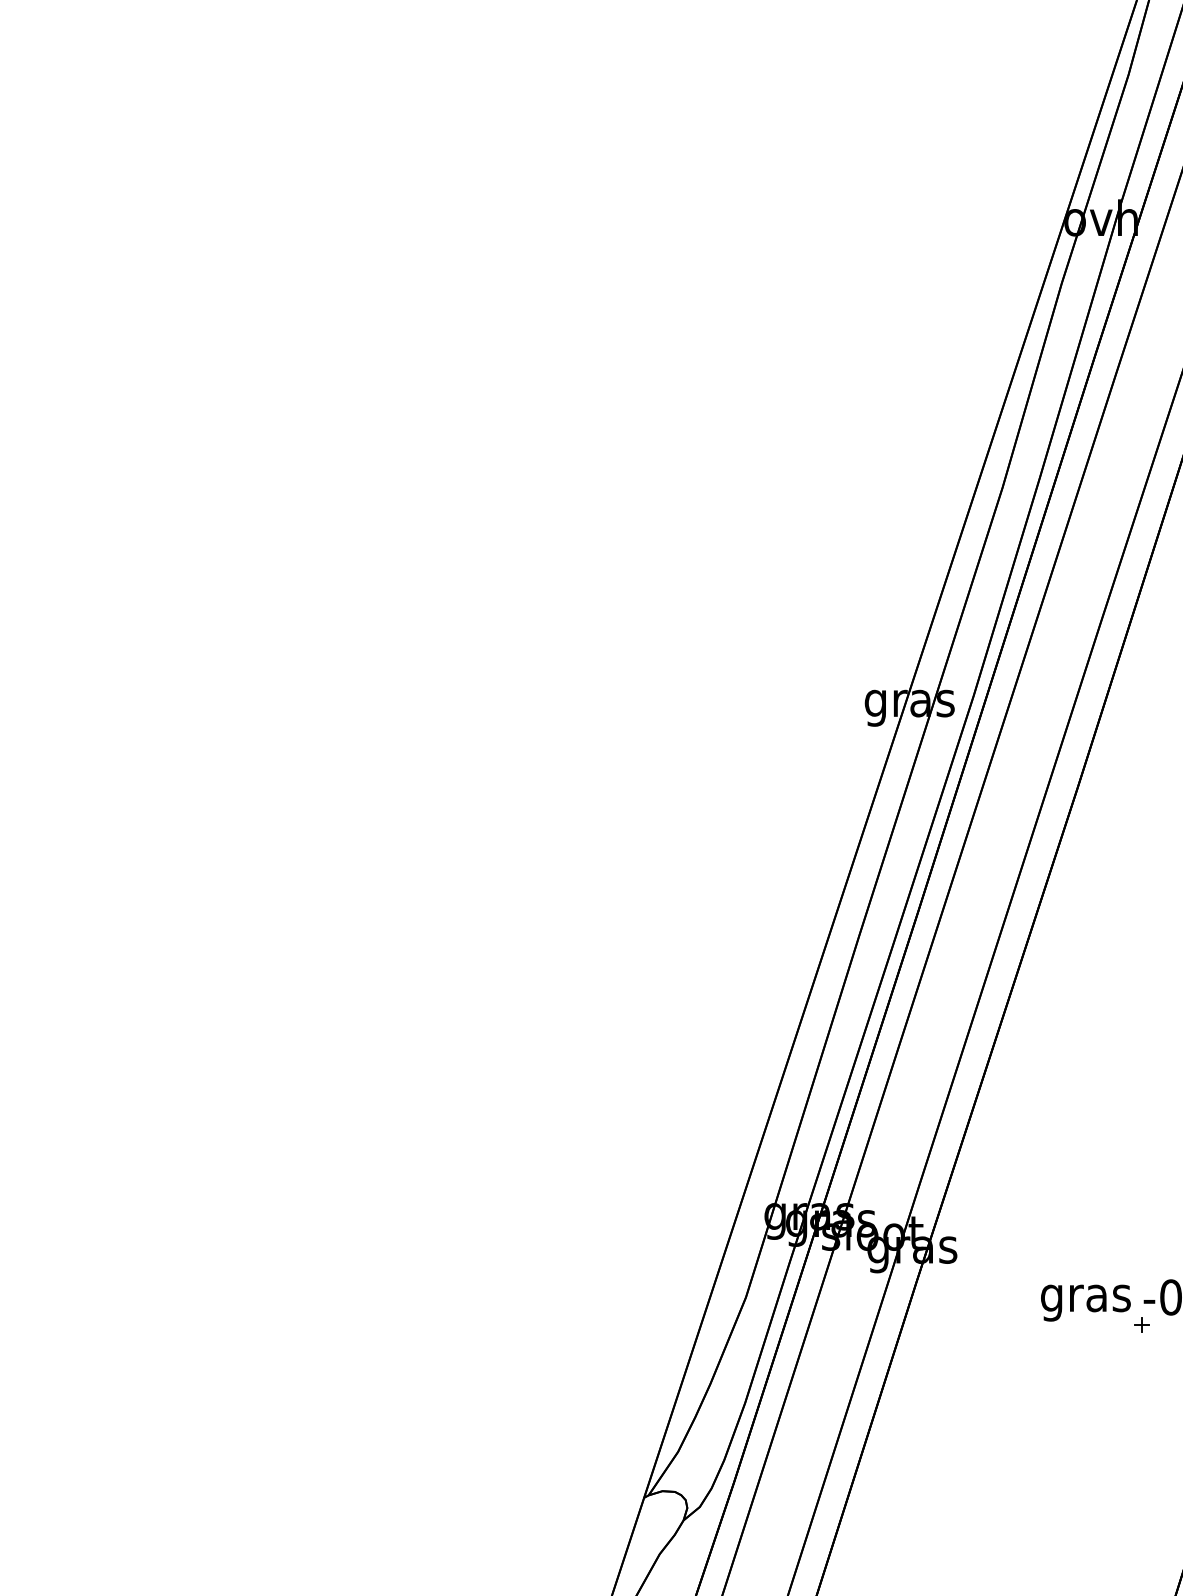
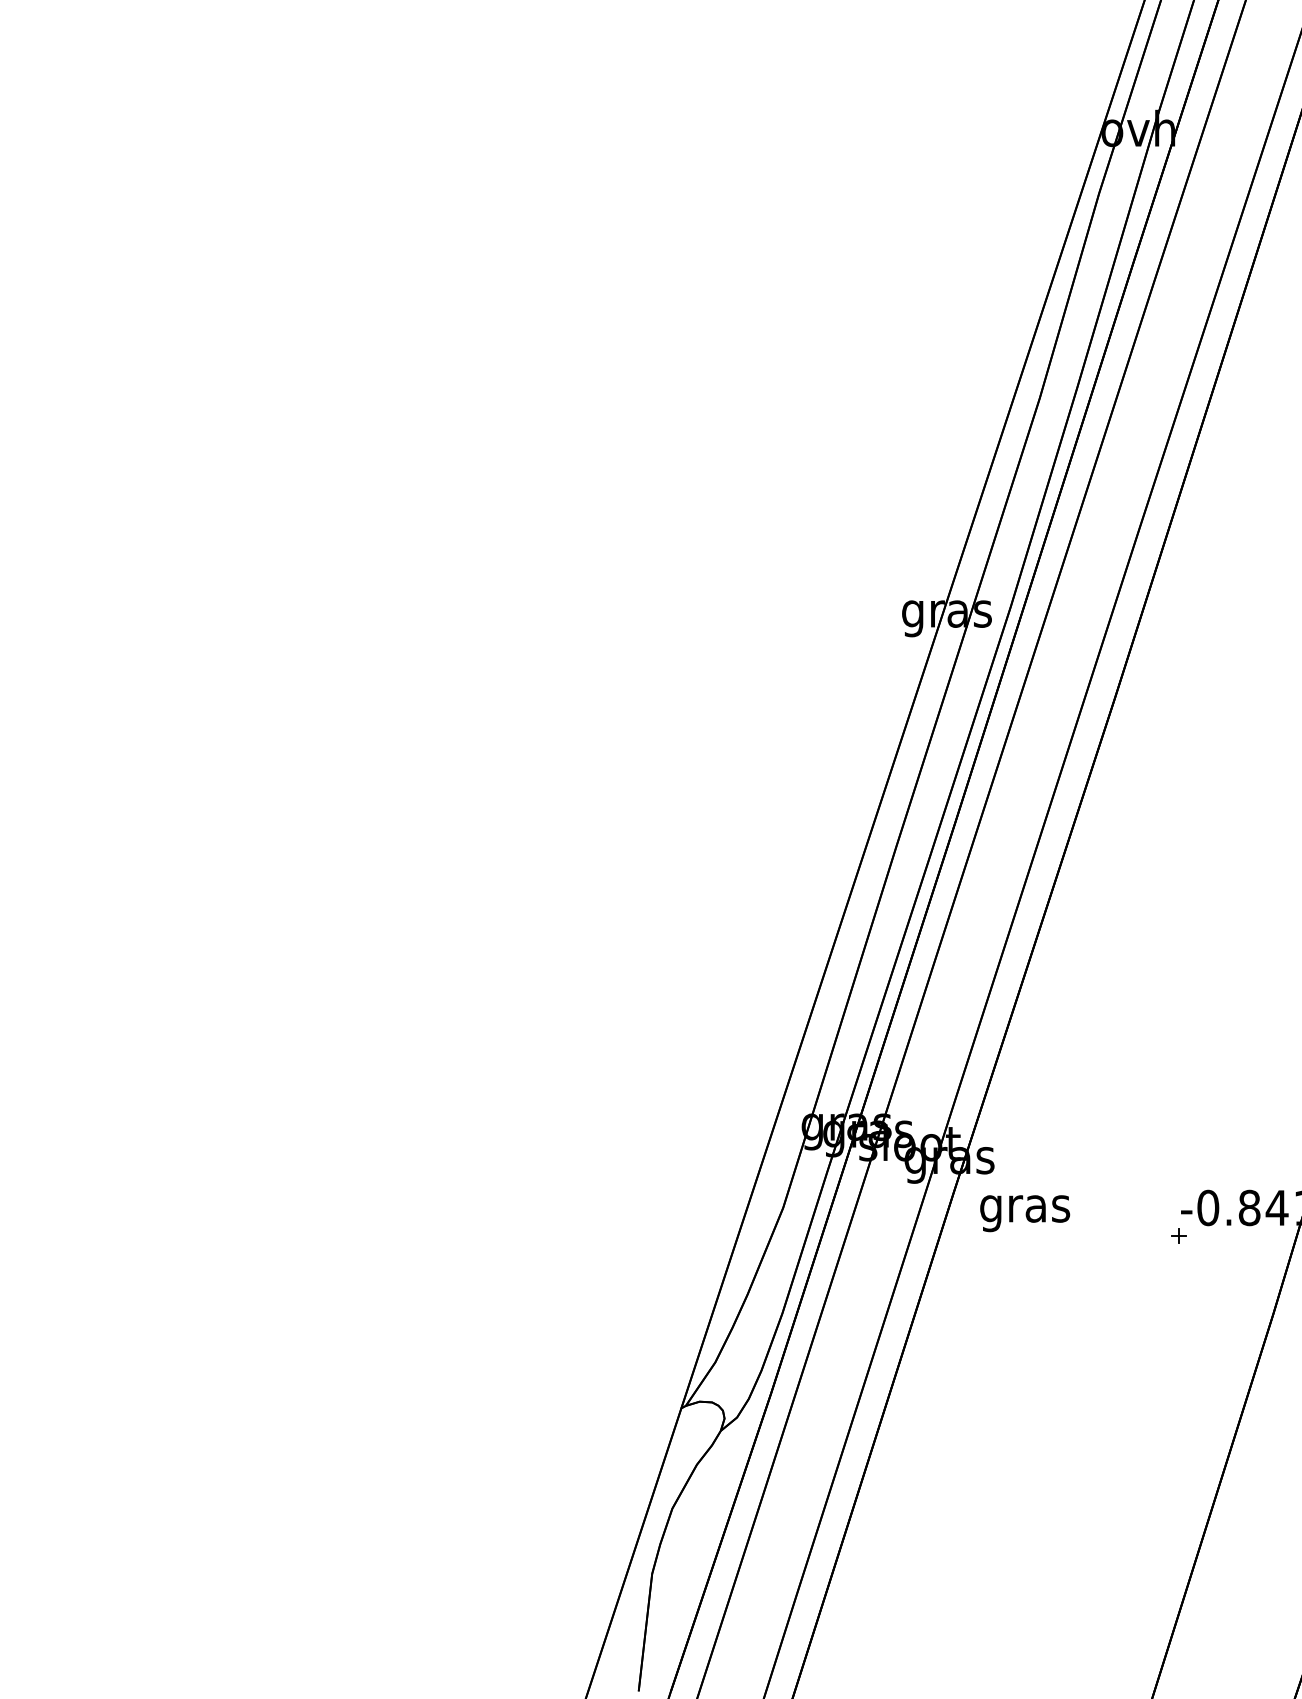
text: (1086, 1302) -> (1025, 1213), moved

